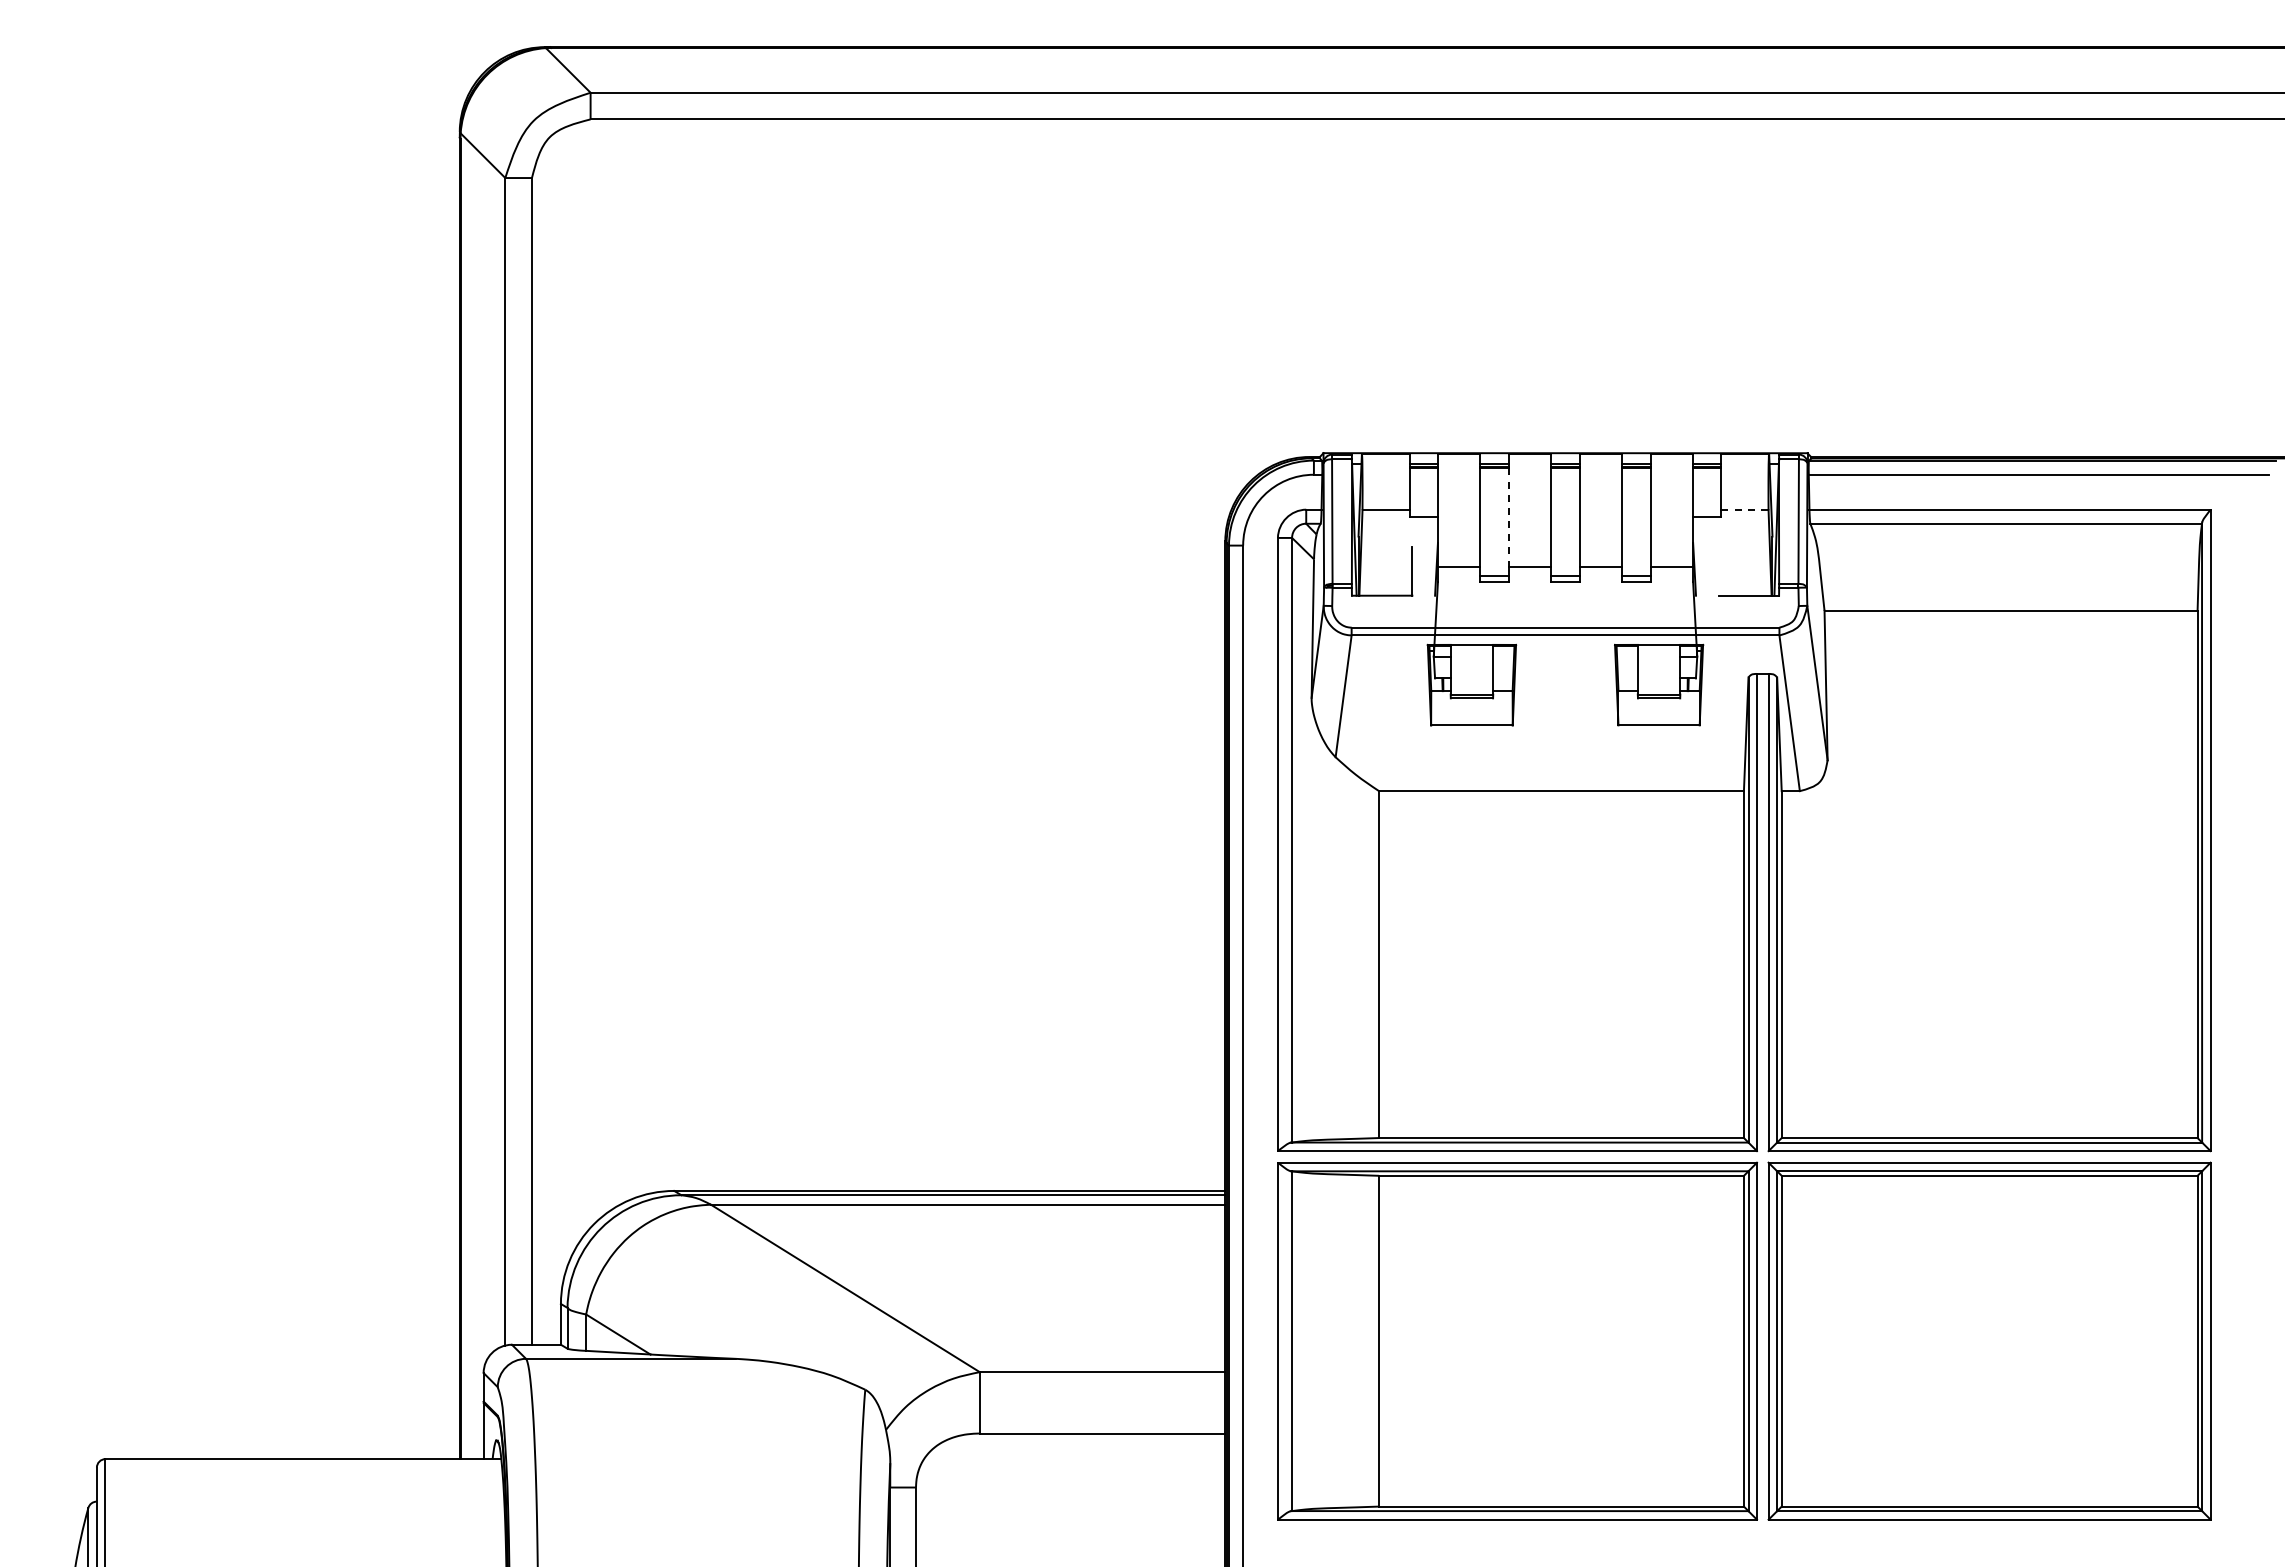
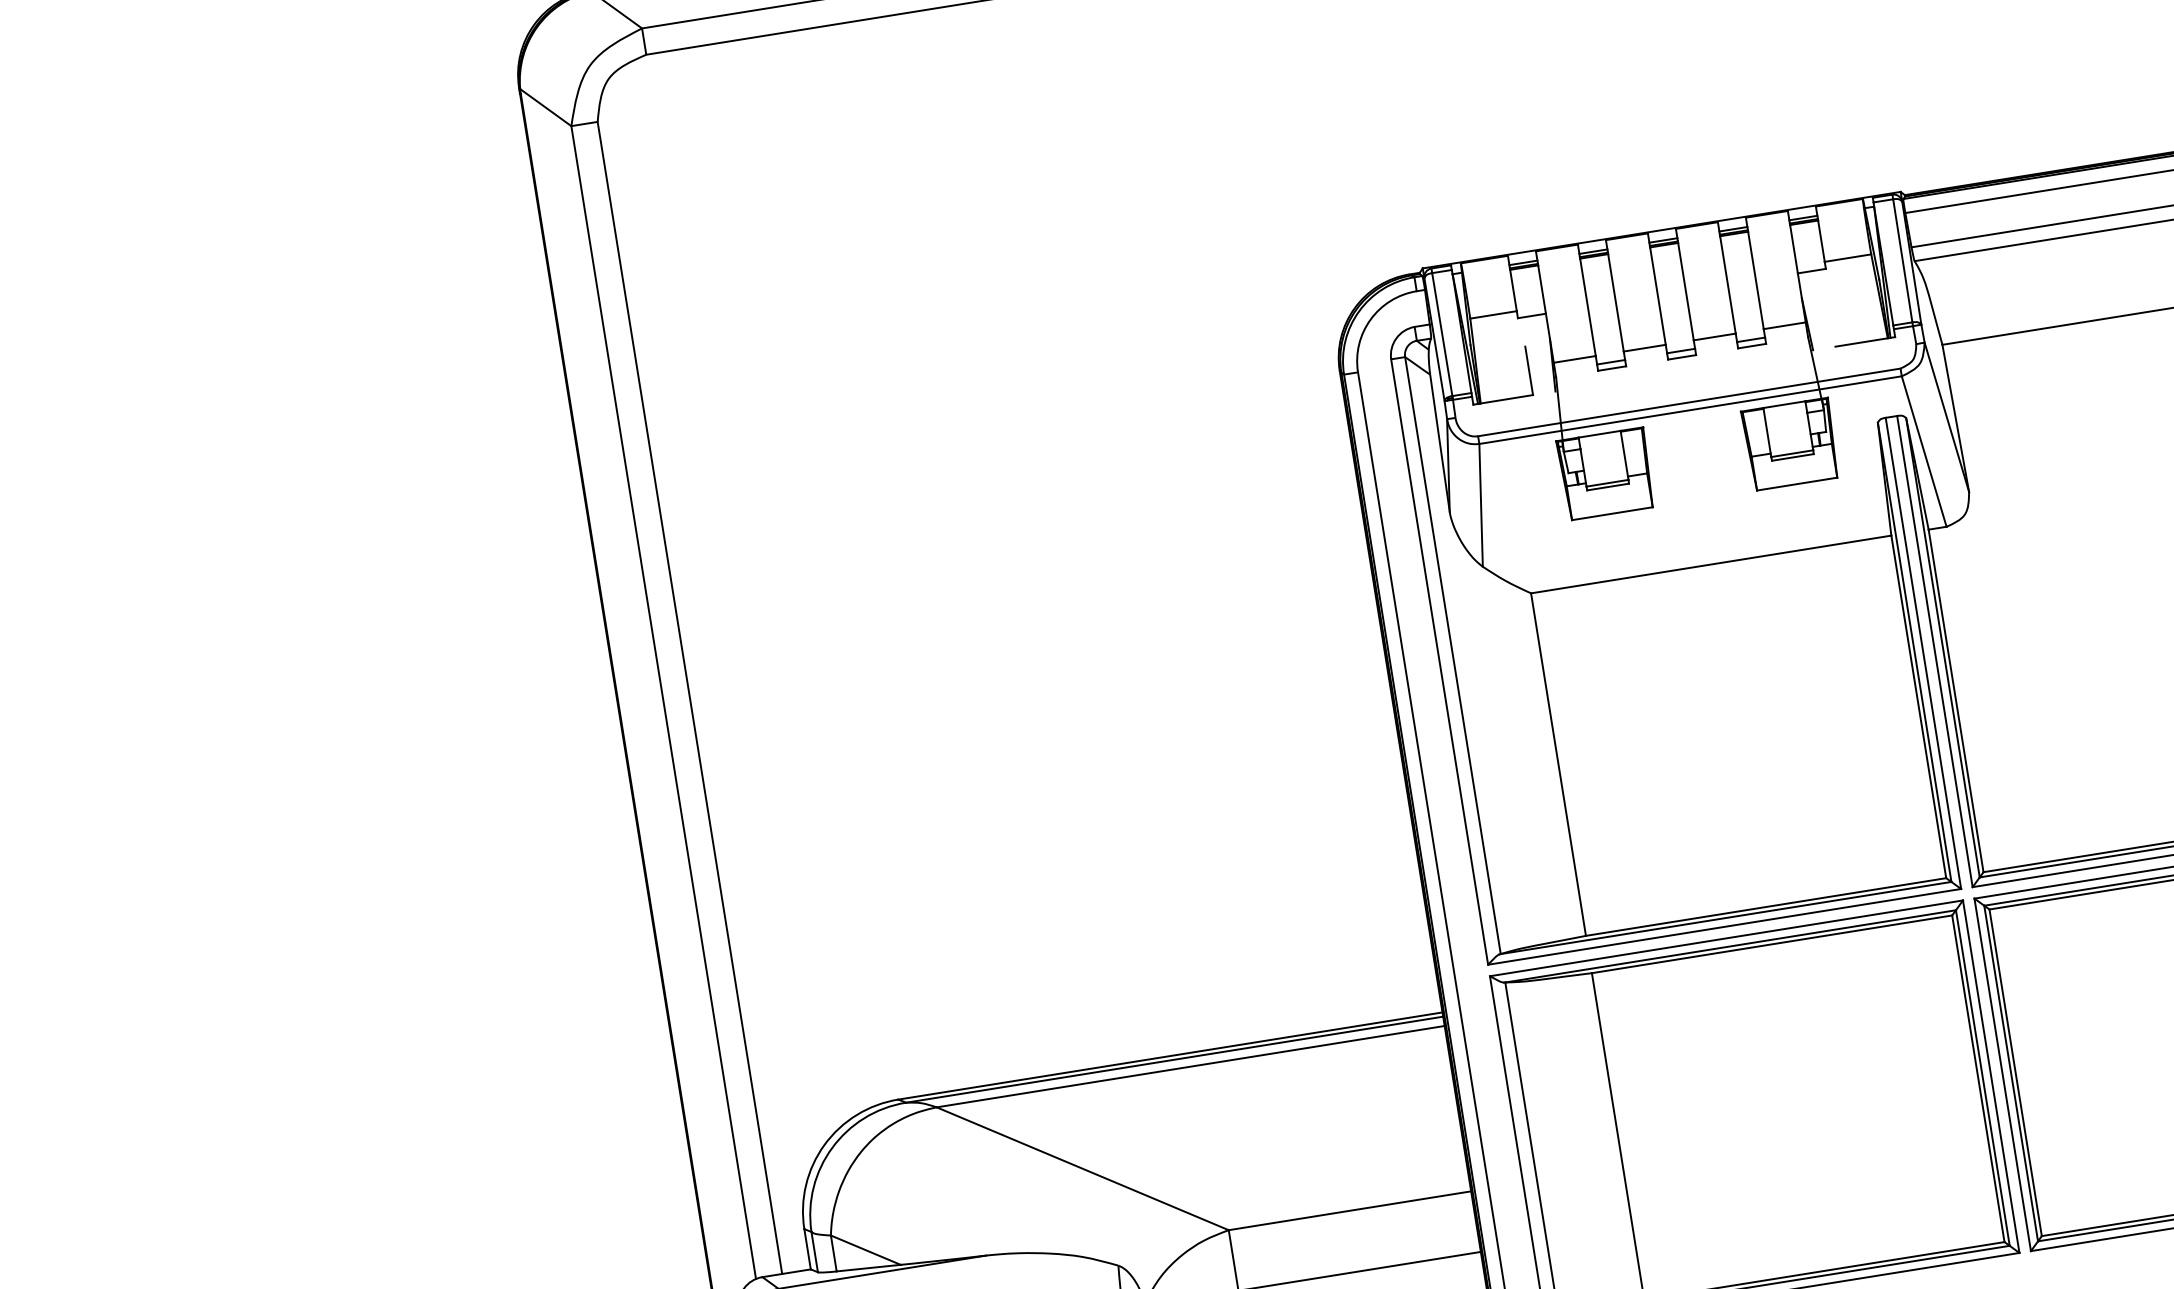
line: (1745, 510) -> (1848, 258), dashed -> solid
line: (1508, 518) -> (1615, 303), dashed -> solid

